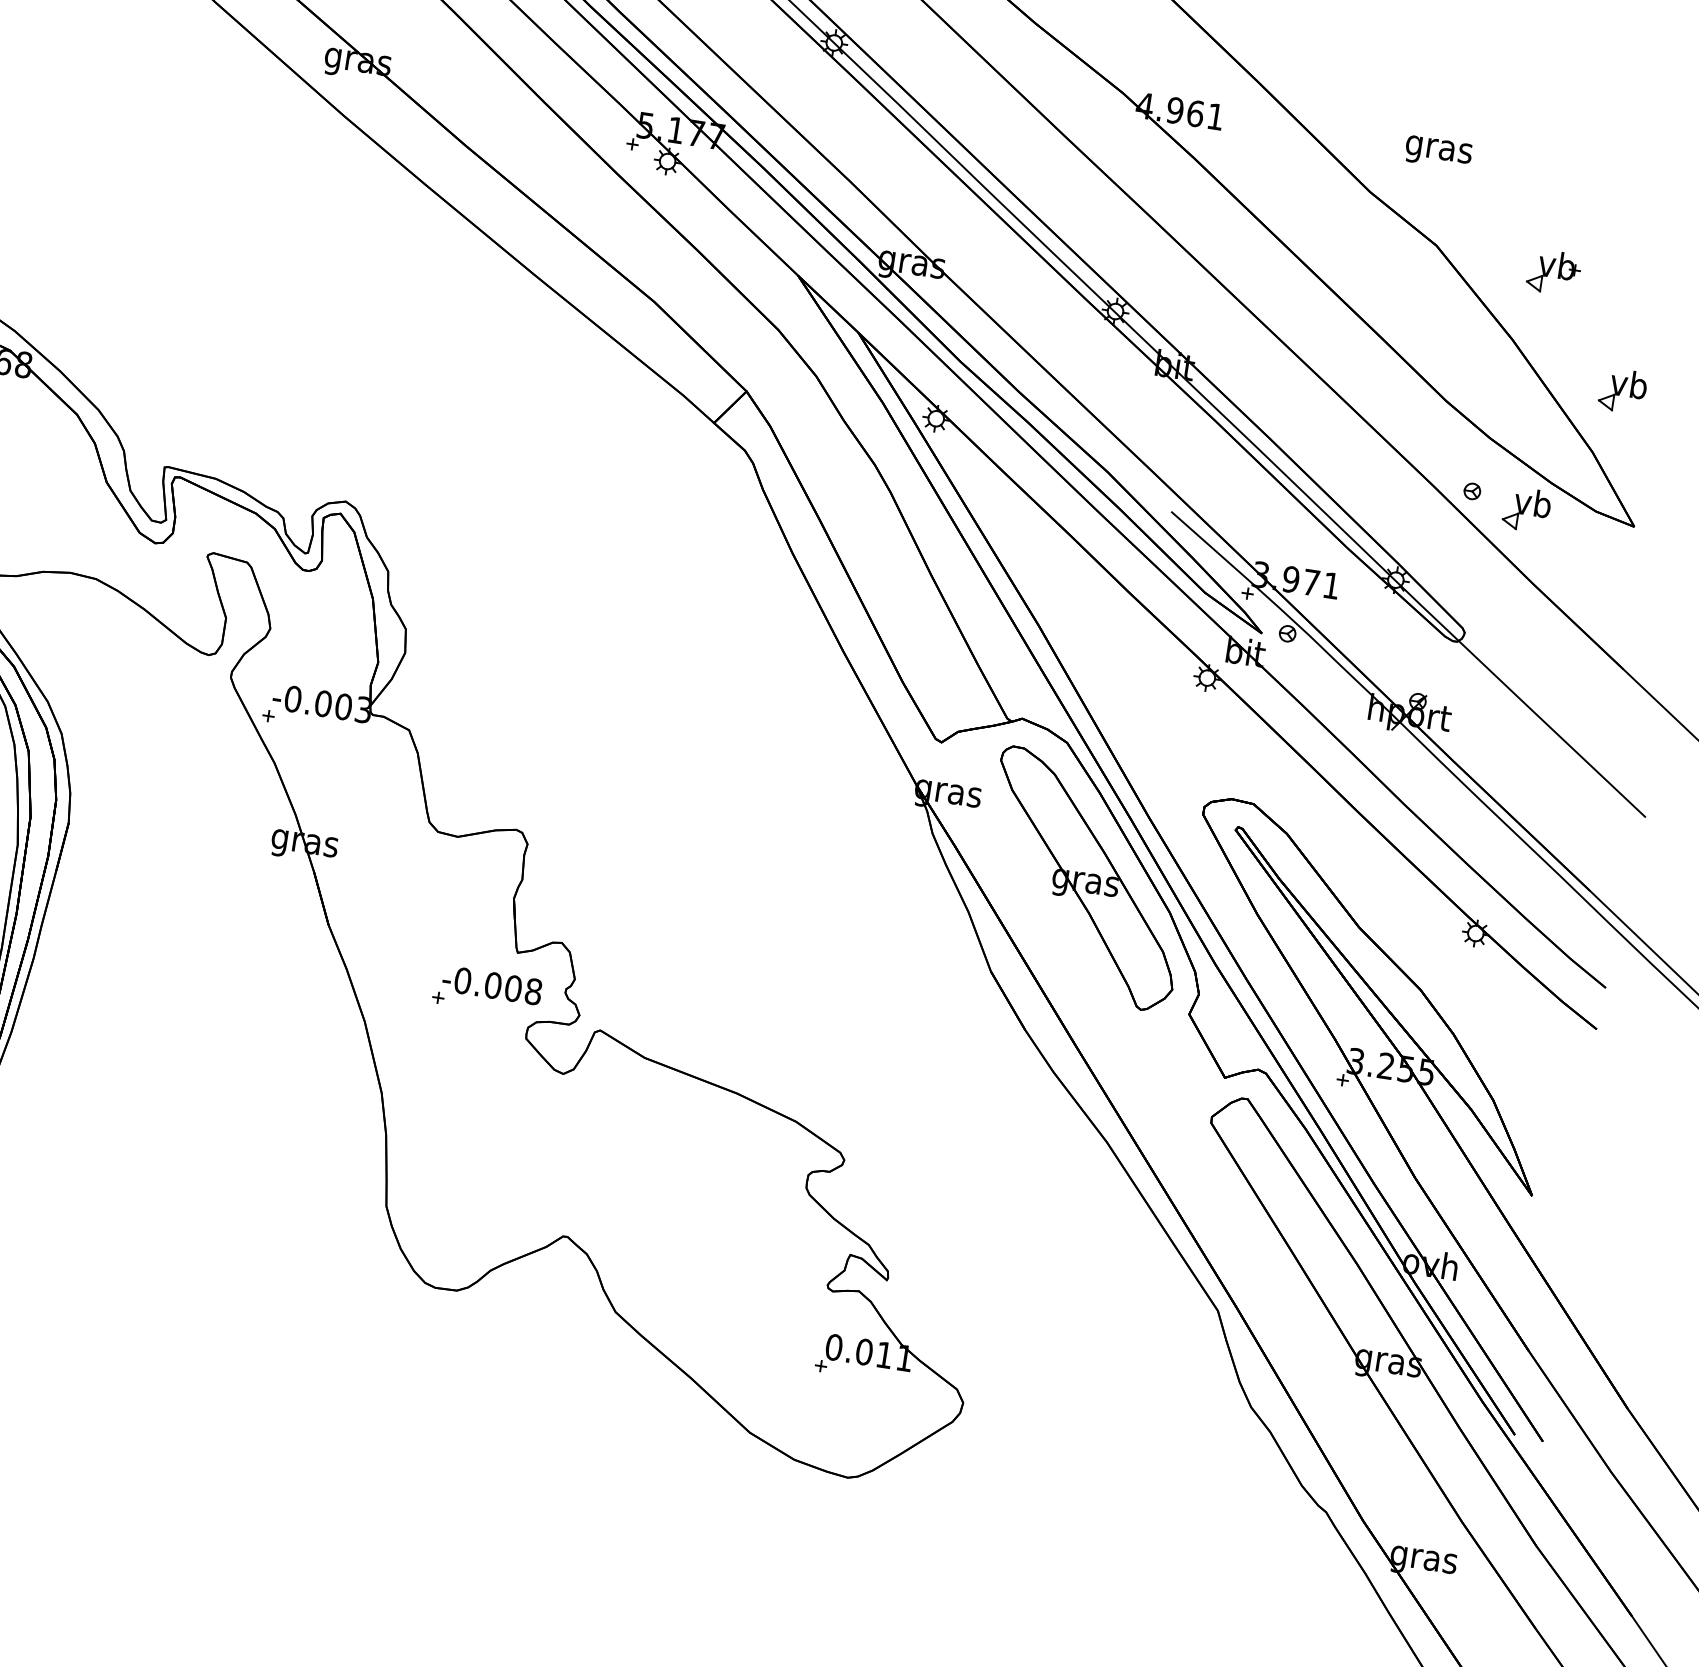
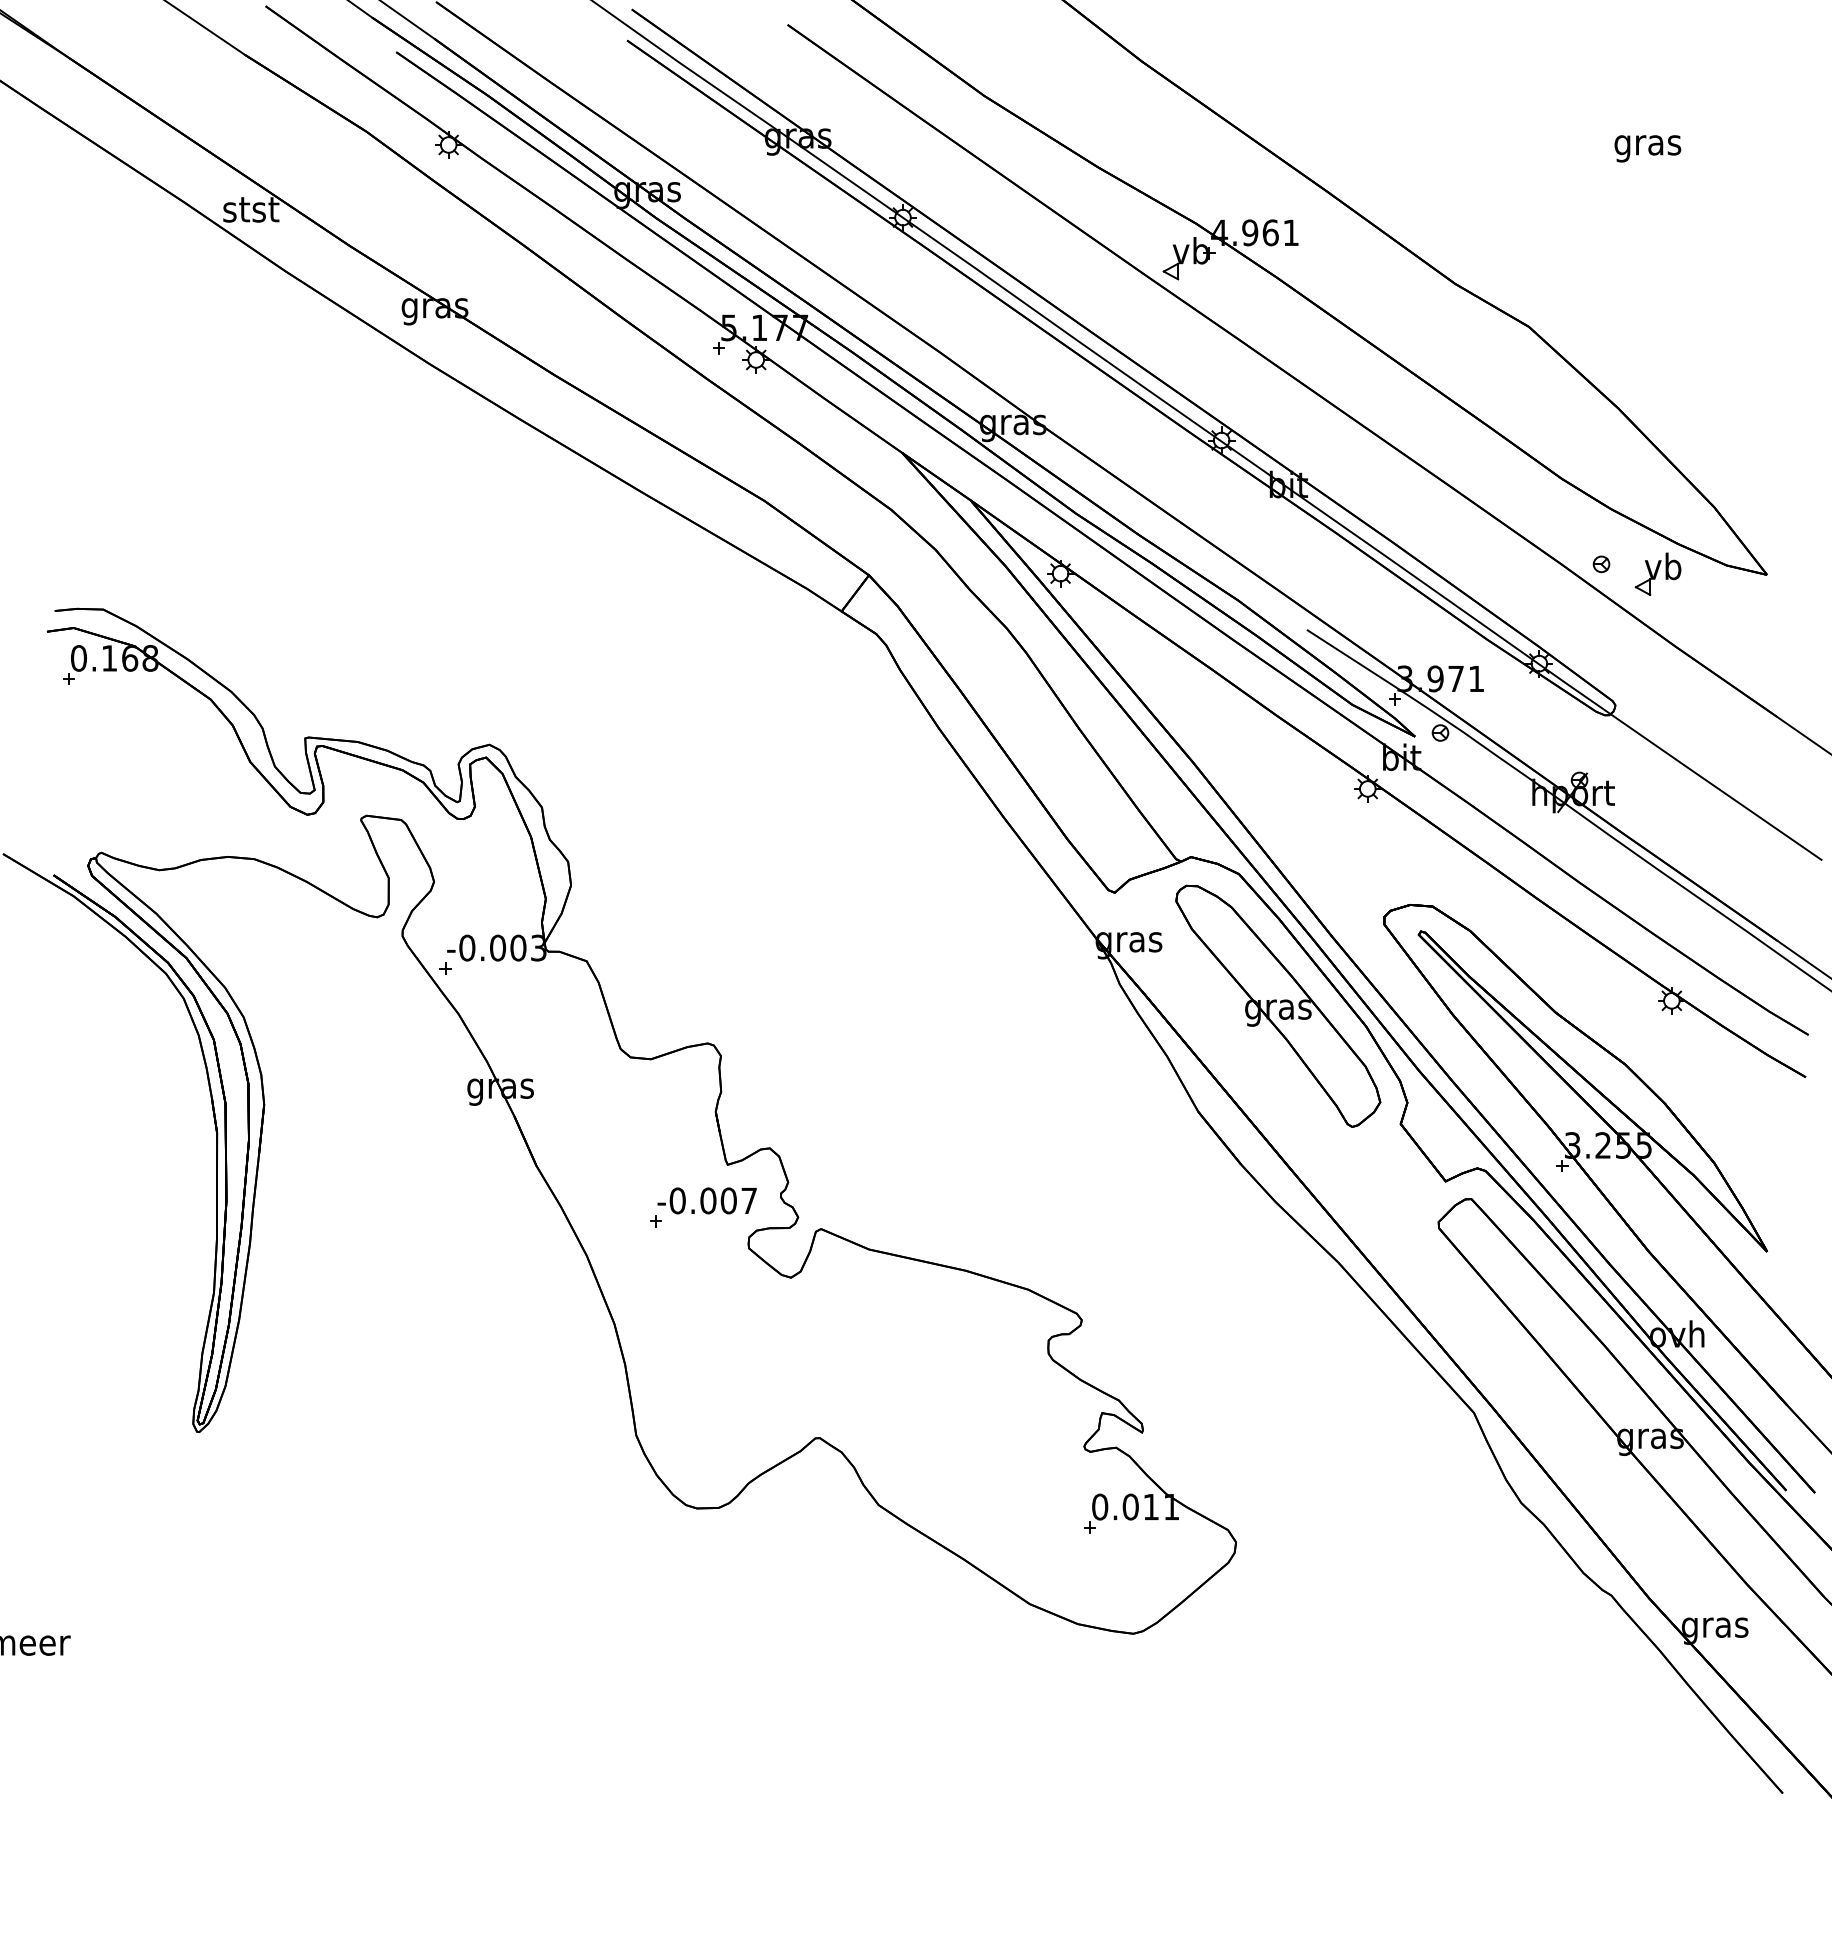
text: (1438, 152) -> (1647, 148), moved
part: (1553, 272) -> (1188, 258), moved
part: (1622, 390) -> (1734, 441), removed
text: (533, 991) -> (749, 1200), -0.008 -> -0.007

